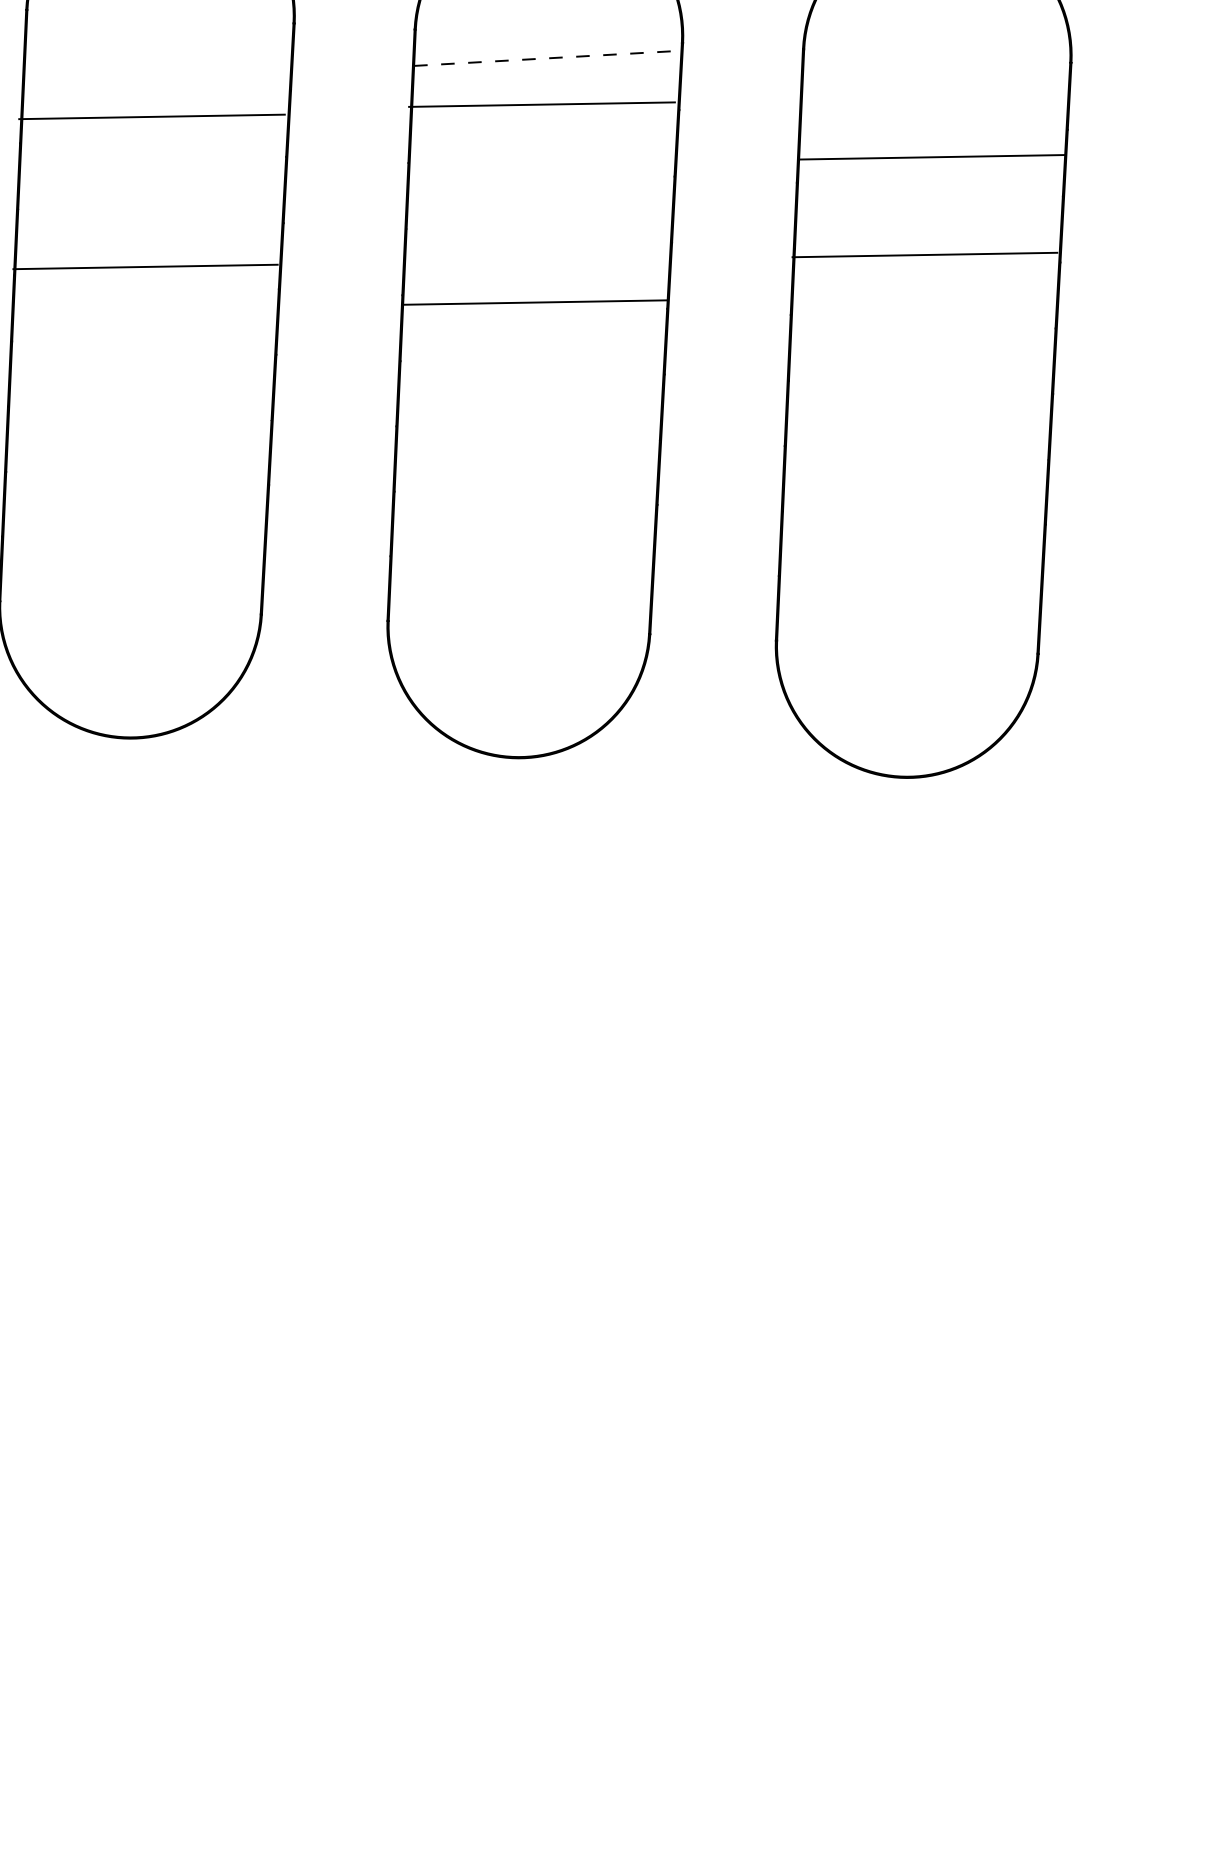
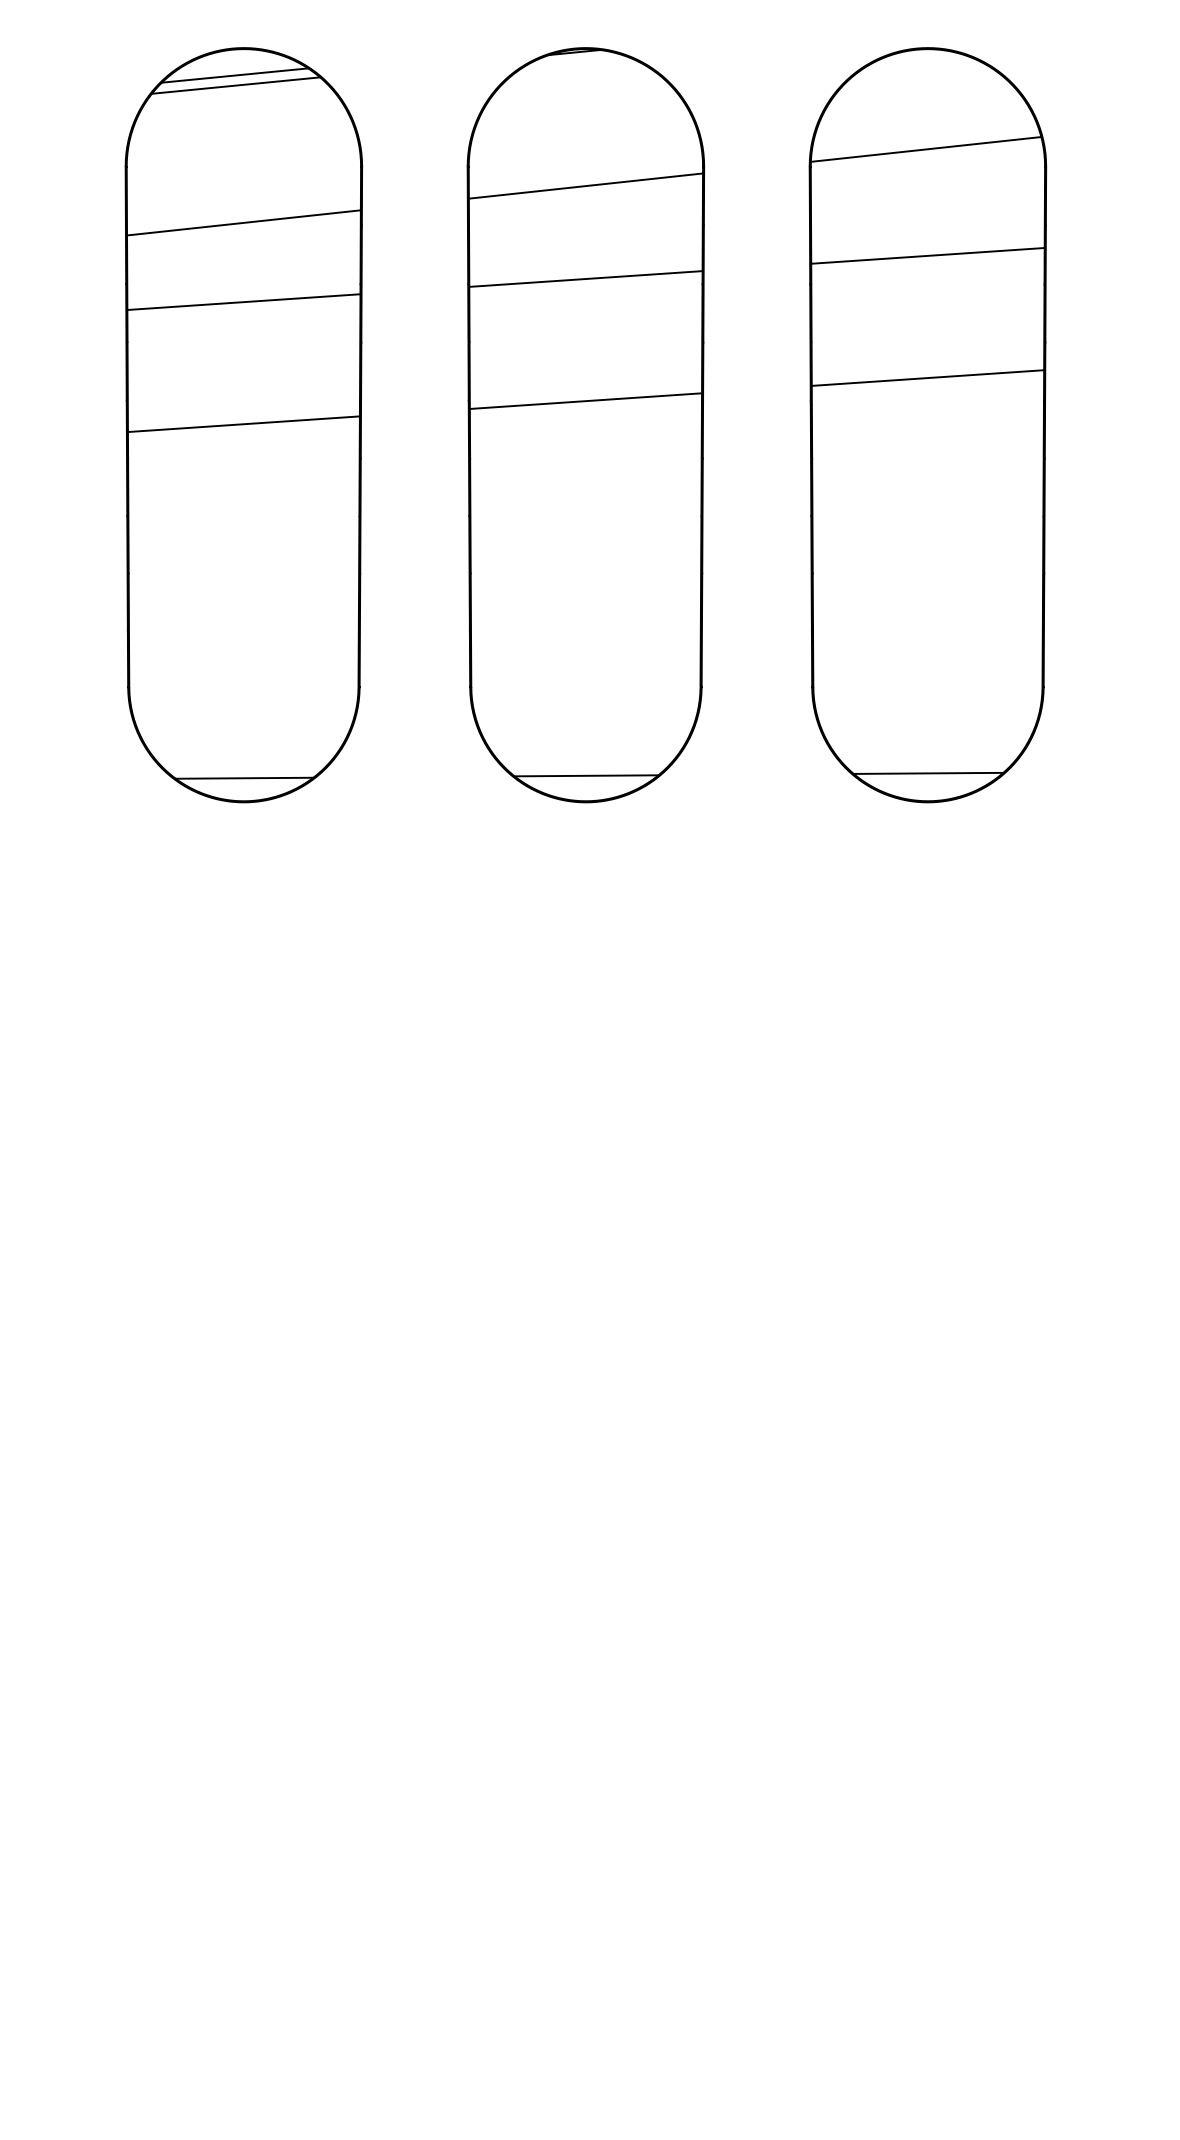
line: (935, 36) -> (925, 149), added
line: (547, 58) -> (585, 186), dashed -> solid
line: (156, 80) -> (243, 222), added
line: (541, 104) -> (585, 278), moved
line: (151, 117) -> (243, 302), moved
line: (924, 254) -> (927, 377), moved
line: (145, 267) -> (243, 424), moved
line: (126, 710) -> (244, 777), added
line: (514, 727) -> (586, 775), added
line: (903, 743) -> (928, 772), added

